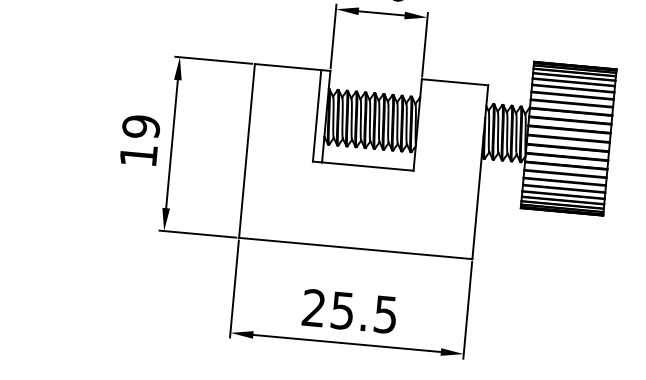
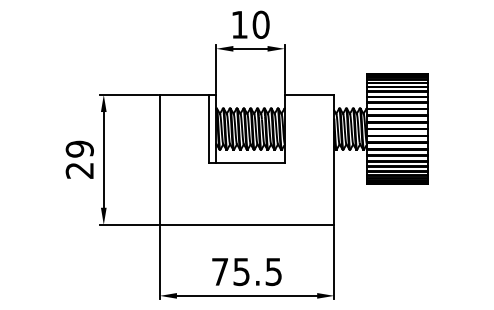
text: (138, 155) -> (79, 170), 19 -> 29
text: (313, 307) -> (219, 271), 25.5 -> 75.5

